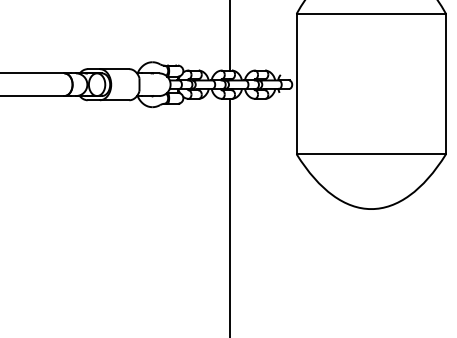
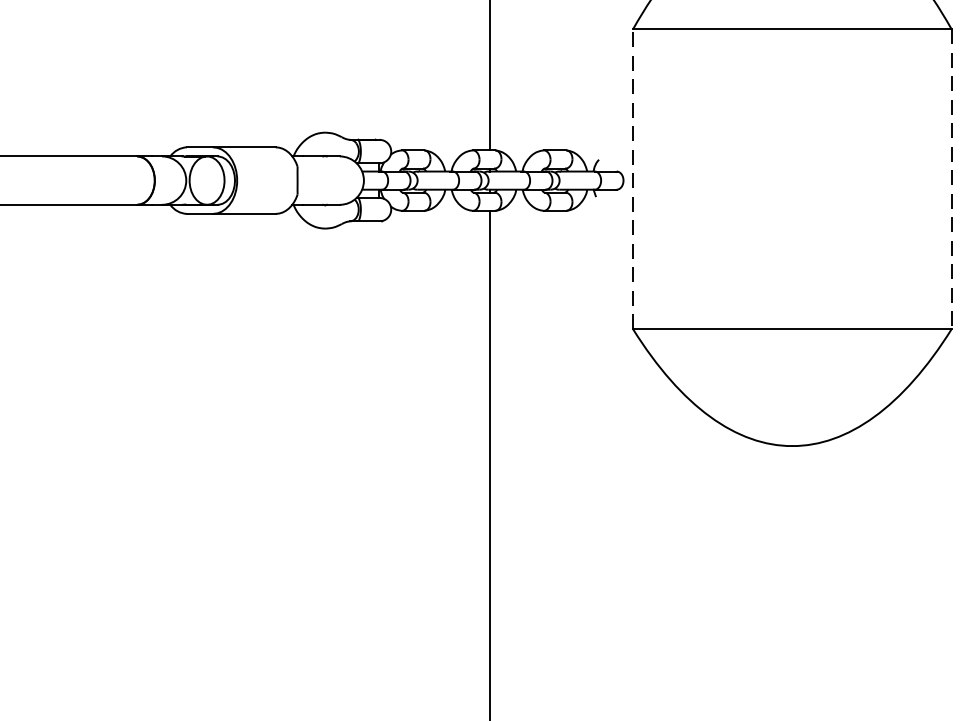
line: (296, 83) -> (632, 178), solid -> dashed
line: (446, 84) -> (952, 180), solid -> dashed

